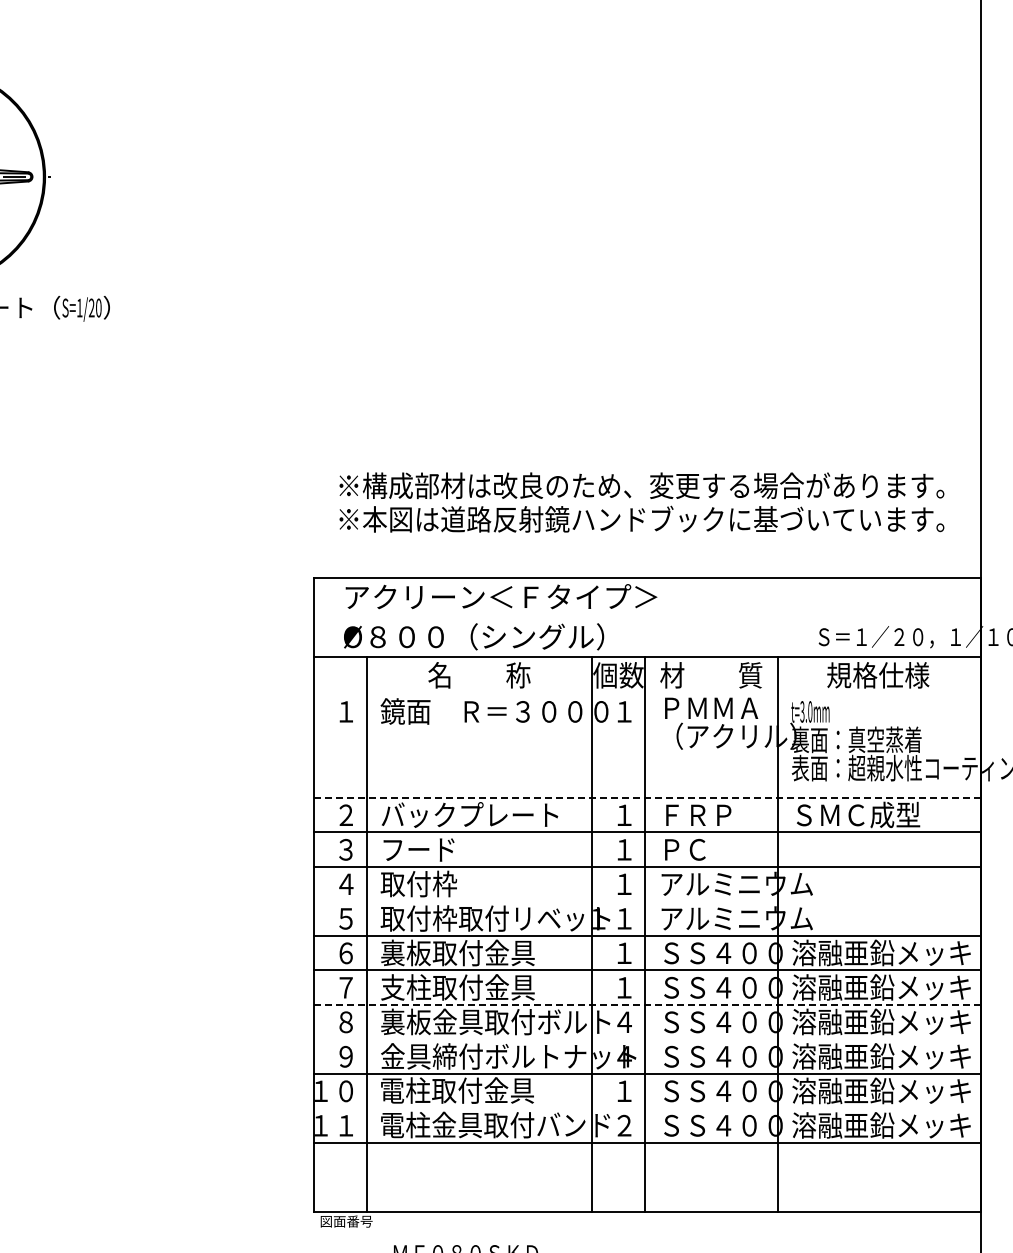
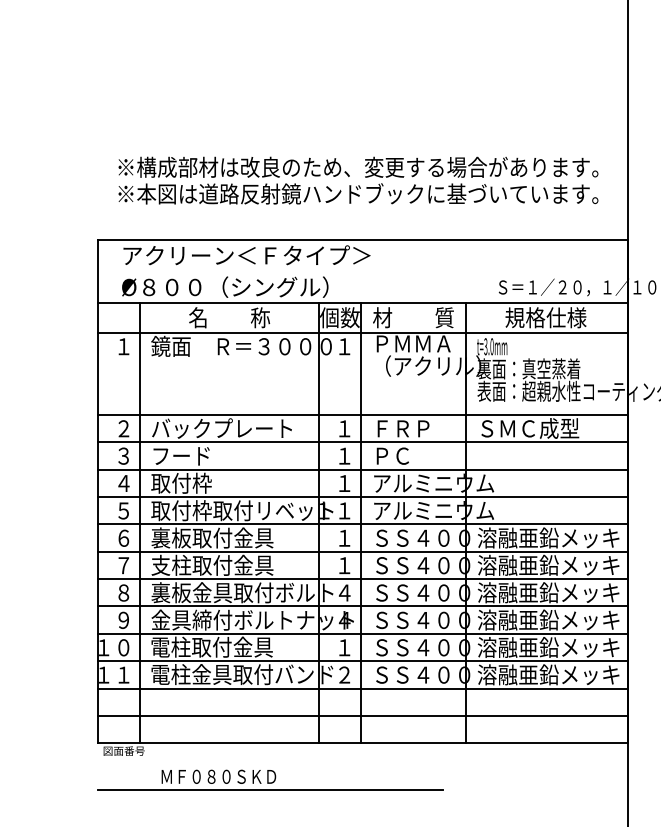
line: (647, 694) -> (362, 332), added
line: (647, 797) -> (362, 414), dashed -> solid
line: (647, 901) -> (362, 497), added
line: (647, 1004) -> (362, 578), dashed -> solid
line: (647, 1039) -> (362, 606), added
line: (647, 1108) -> (362, 661), added
line: (647, 1177) -> (362, 716), added

